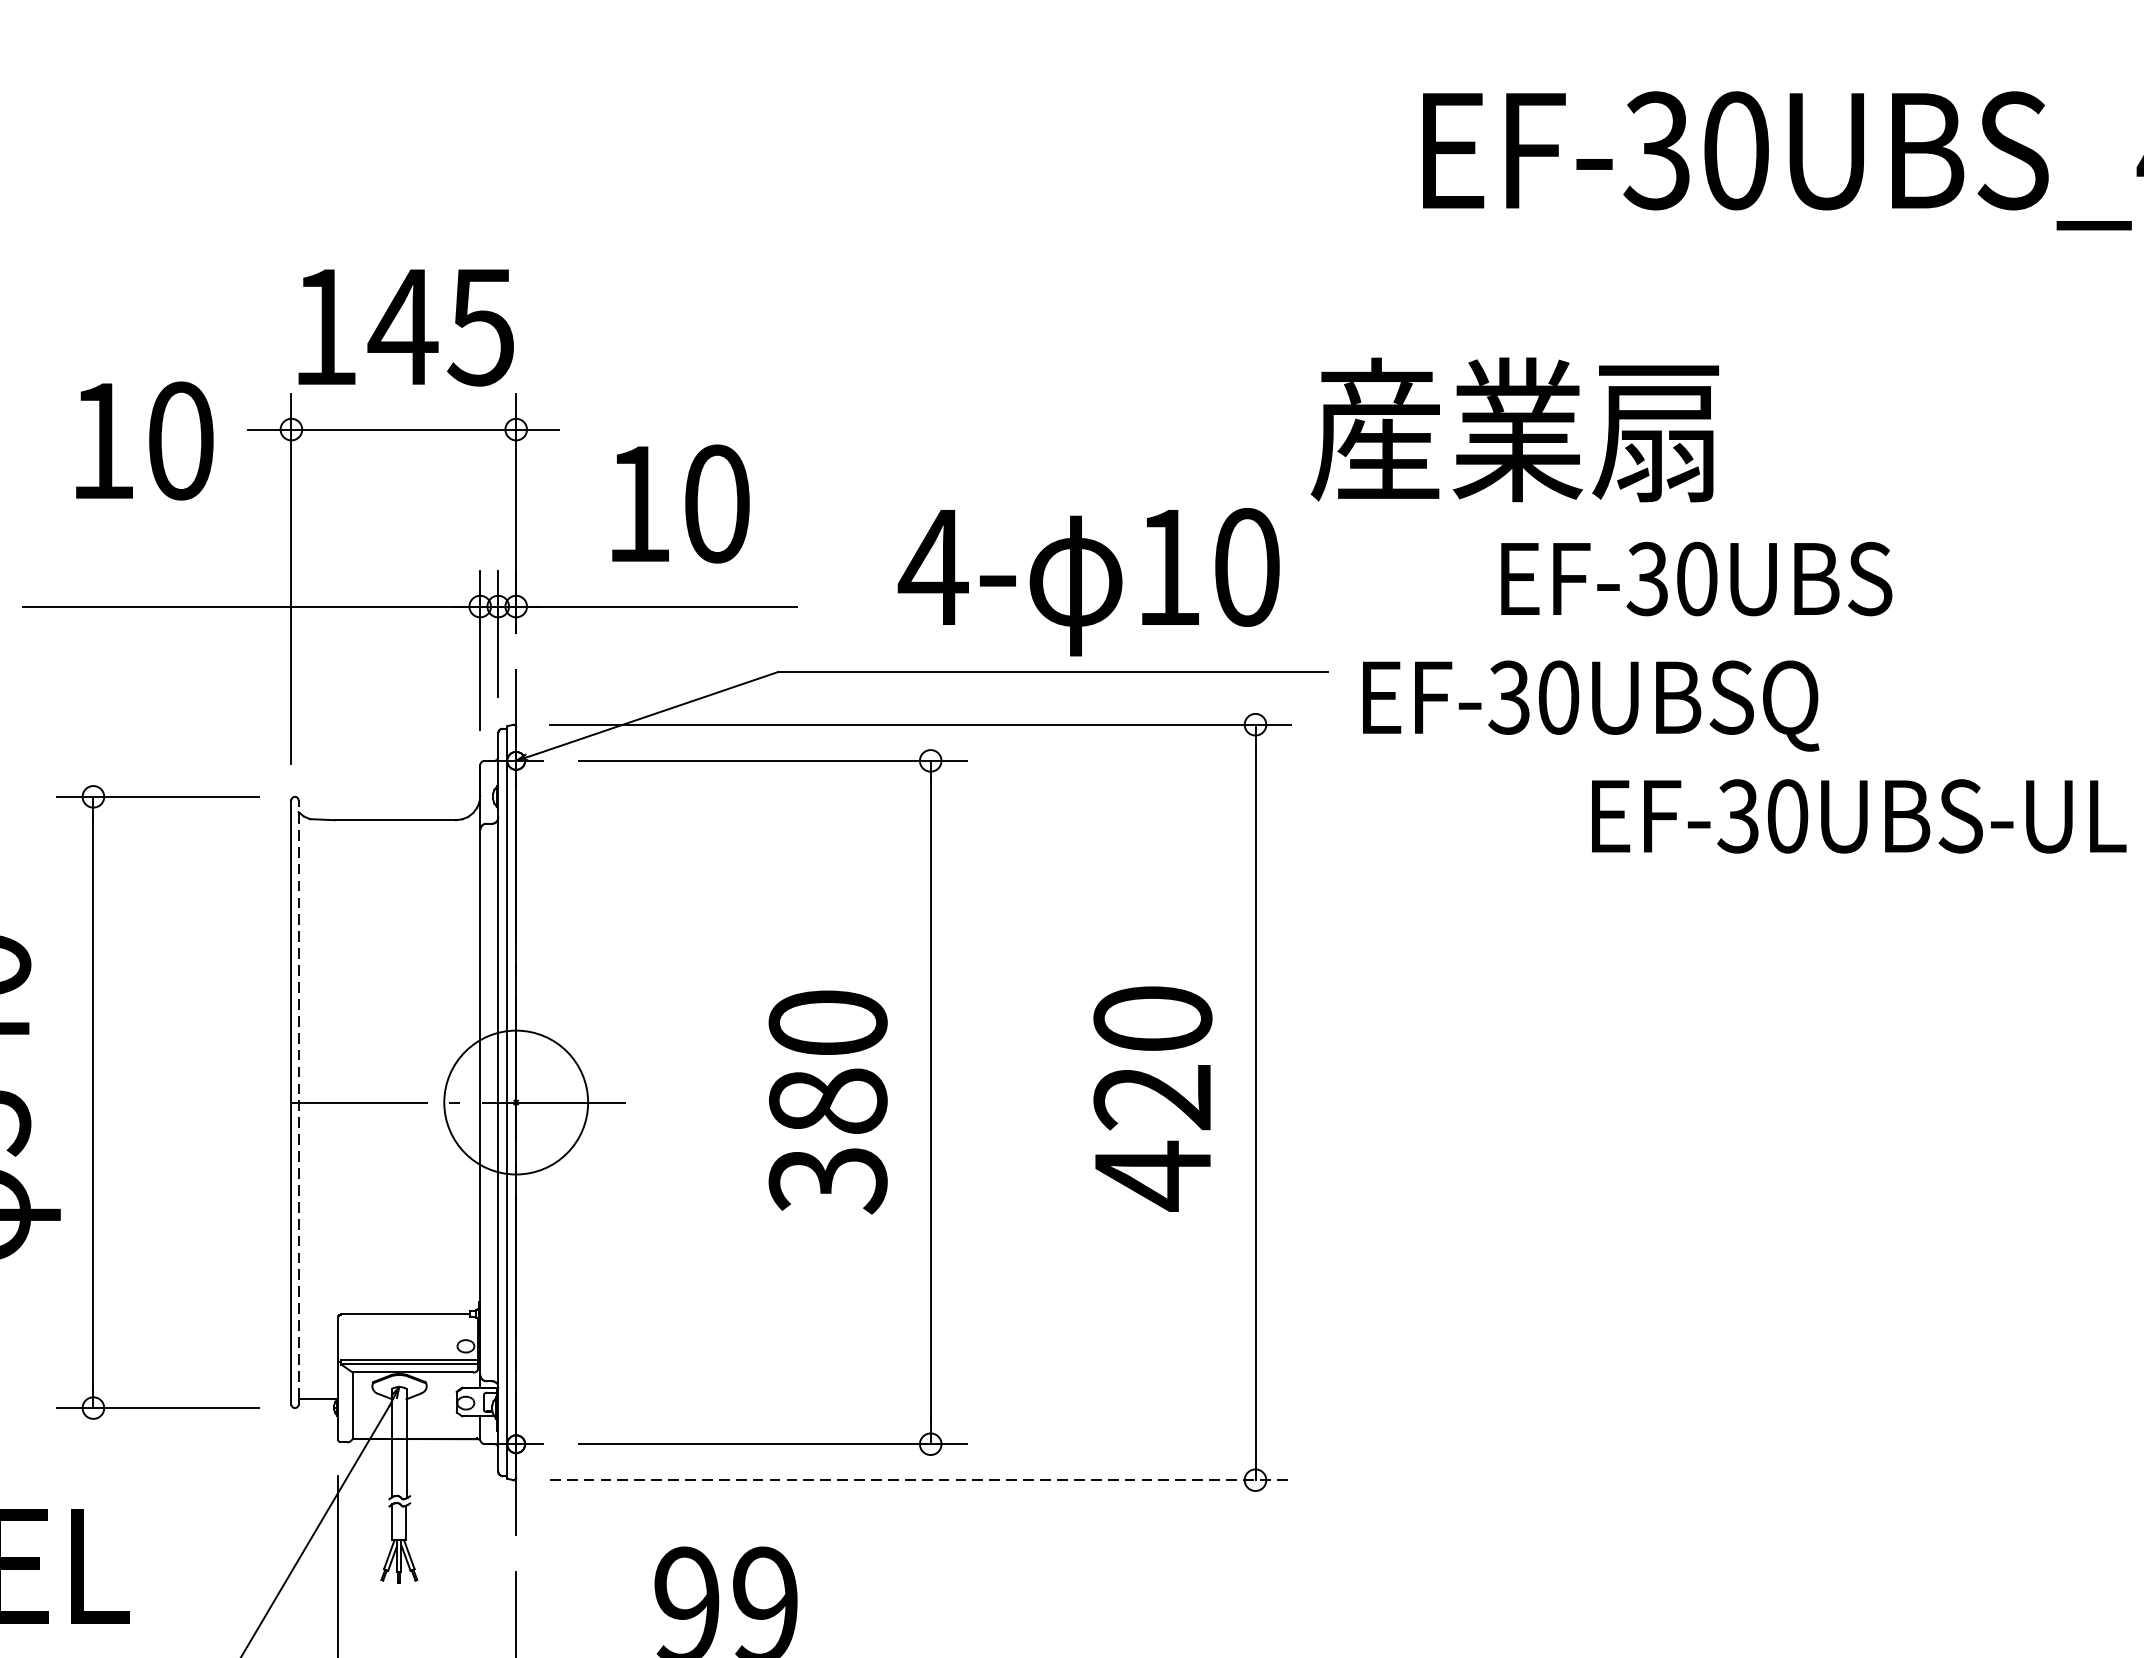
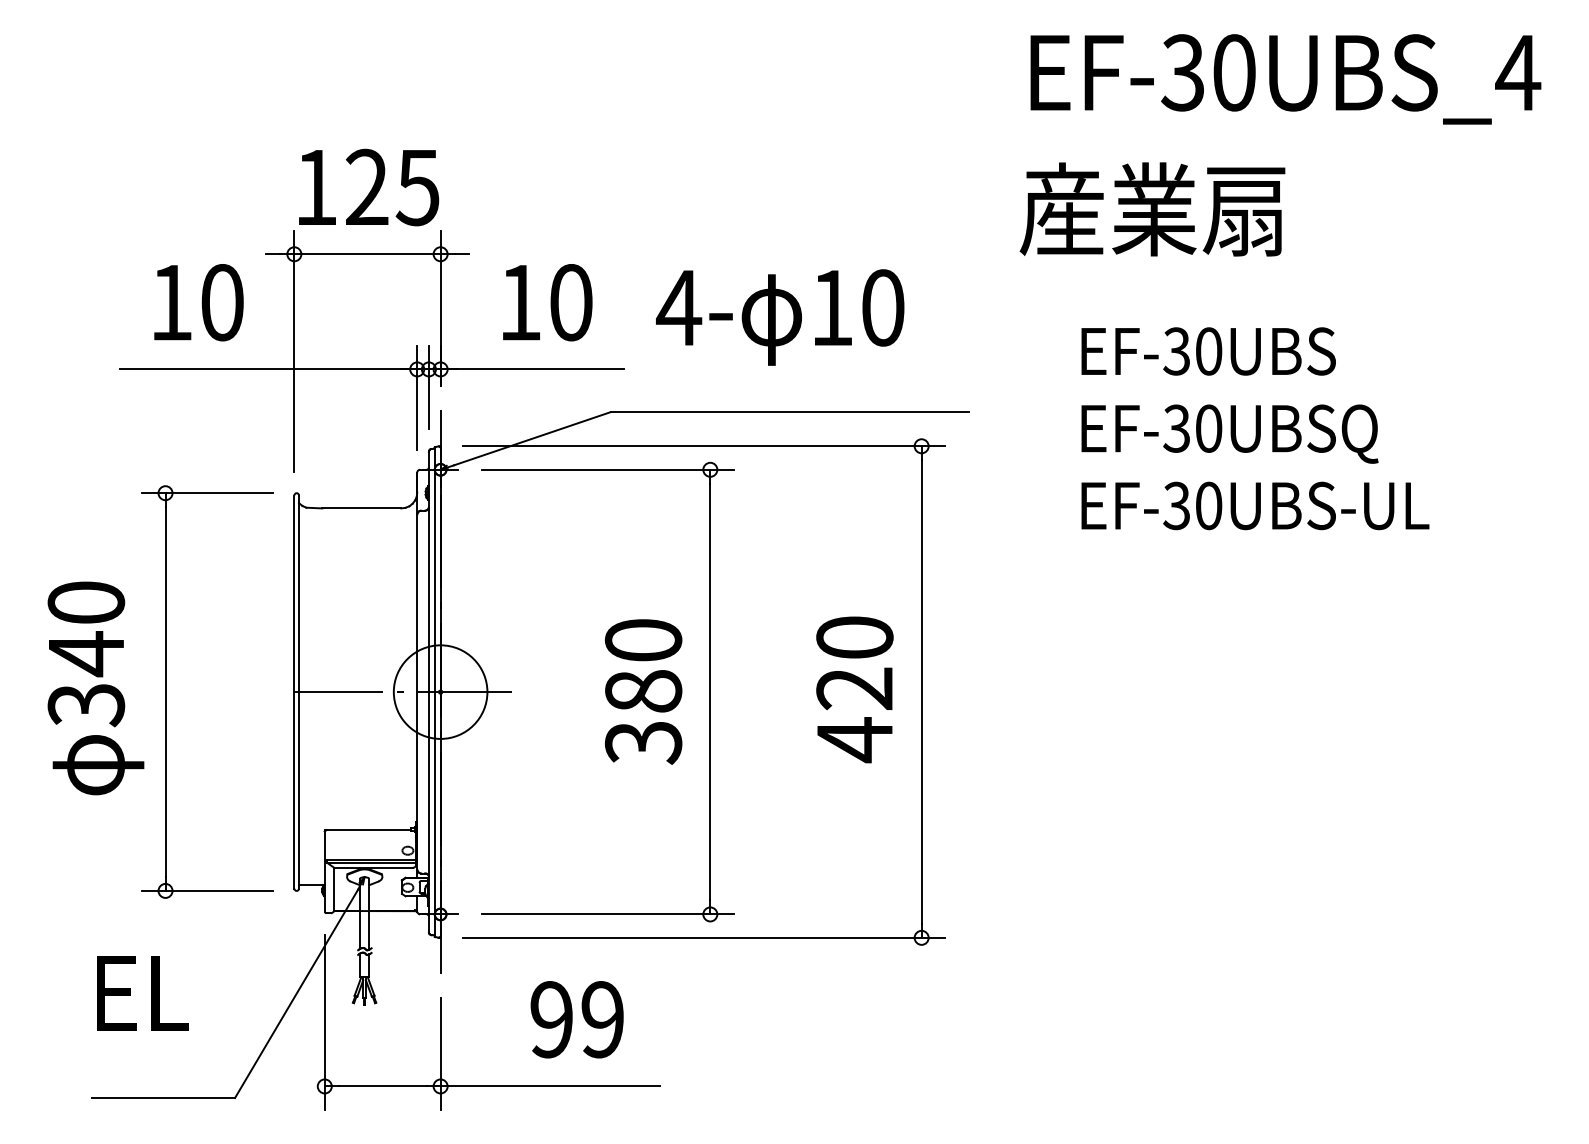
text: (402, 325) -> (366, 186), 145 -> 125
text: (1514, 429) -> (1152, 209), moved
text: (144, 440) -> (198, 302), moved
text: (1089, 582) -> (780, 317), moved
text: (1590, 705) -> (1229, 433), moved
text: (1859, 815) -> (1255, 505), moved
line: (299, 1100) -> (299, 690), dashed -> solid
line: (921, 1479) -> (704, 937), dashed -> solid

